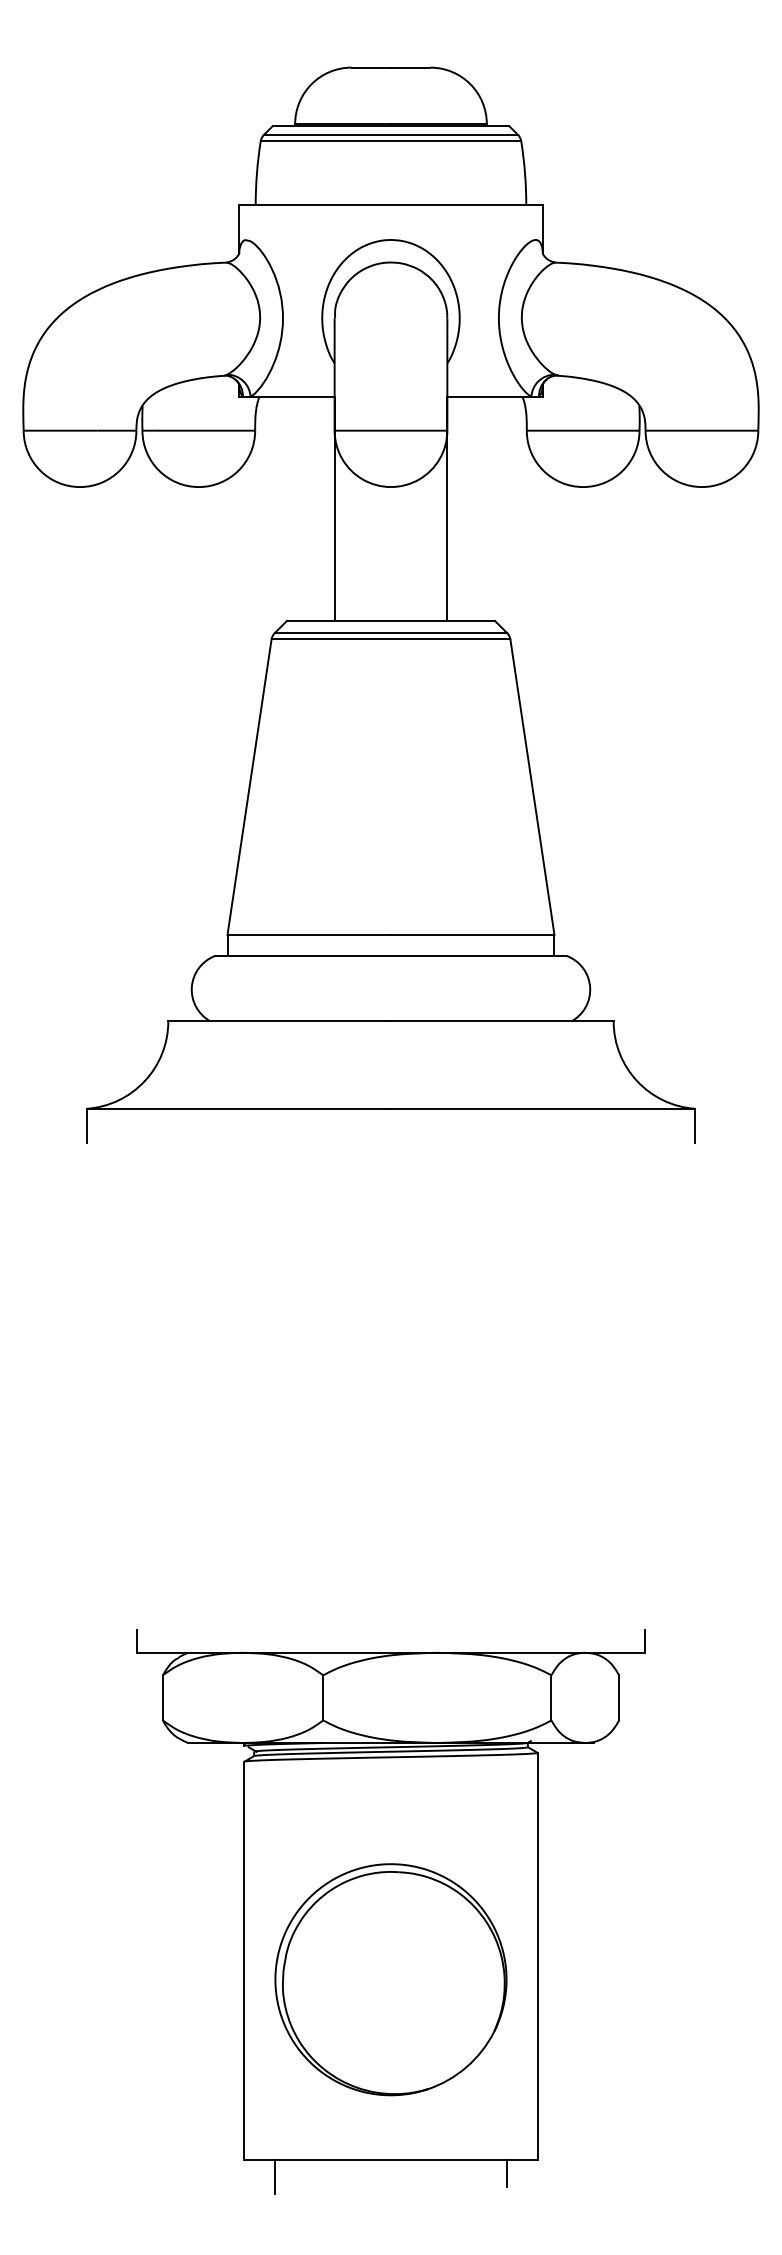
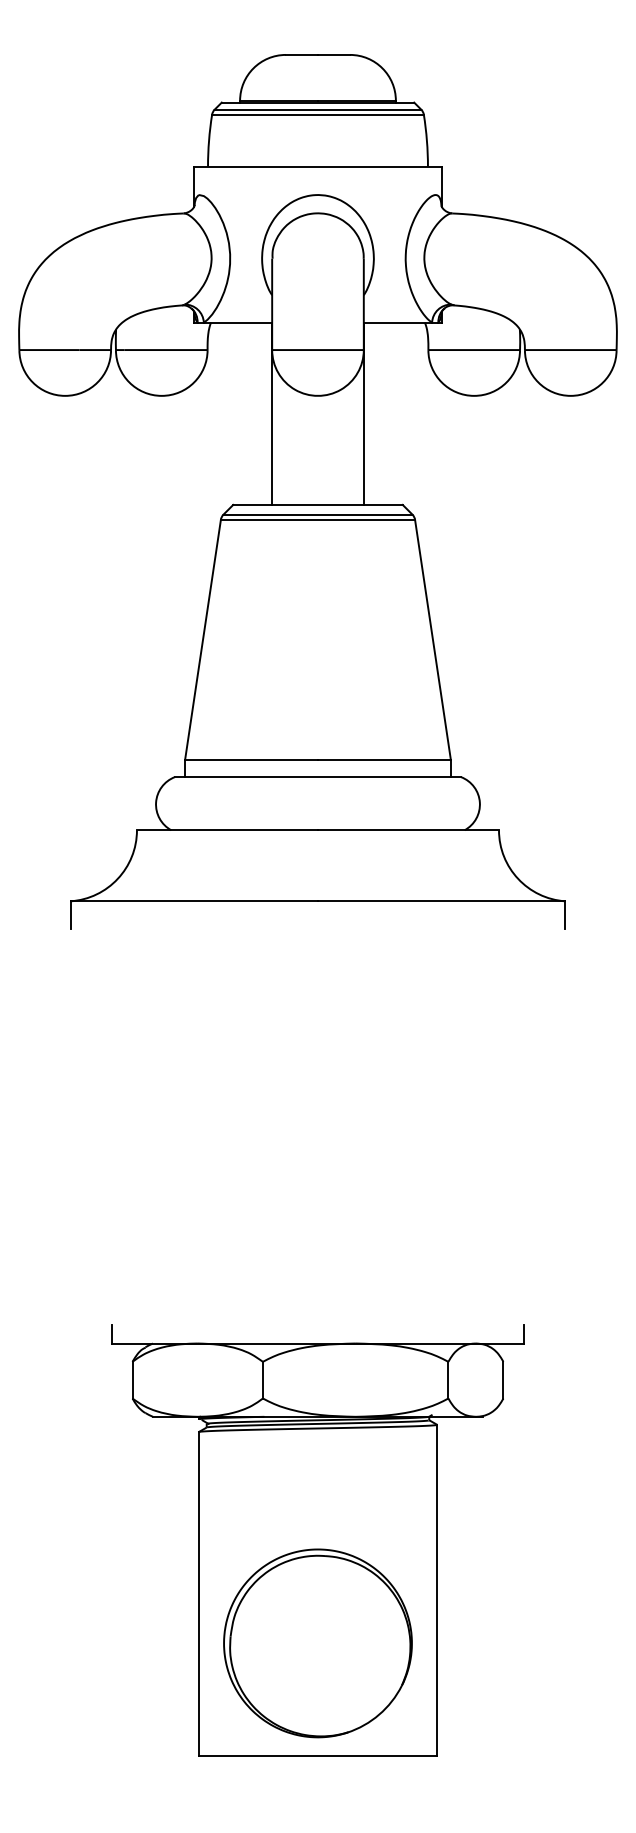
part: (390, 1979) -> (317, 1643), moved
line: (506, 2173) -> (411, 1766), removed
line: (275, 2177) -> (224, 1770), removed

